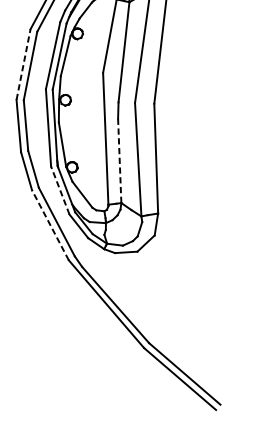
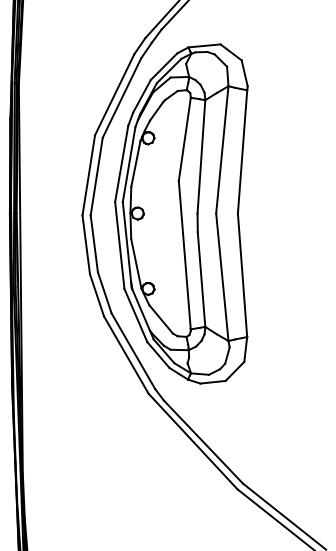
line: (23, 64) -> (88, 175), dashed -> solid
line: (119, 160) -> (201, 279), dashed -> solid
line: (59, 190) -> (135, 315), dashed -> solid
line: (50, 225) -> (126, 355), dashed -> solid

